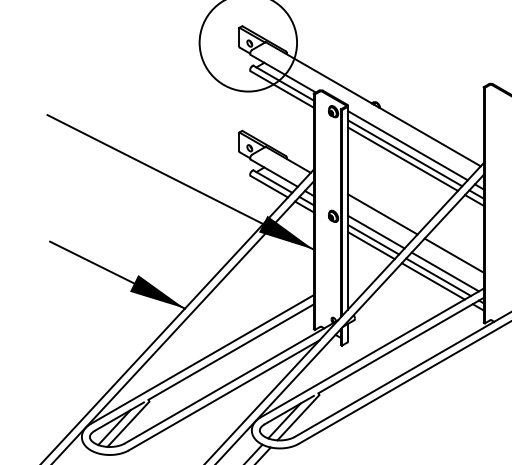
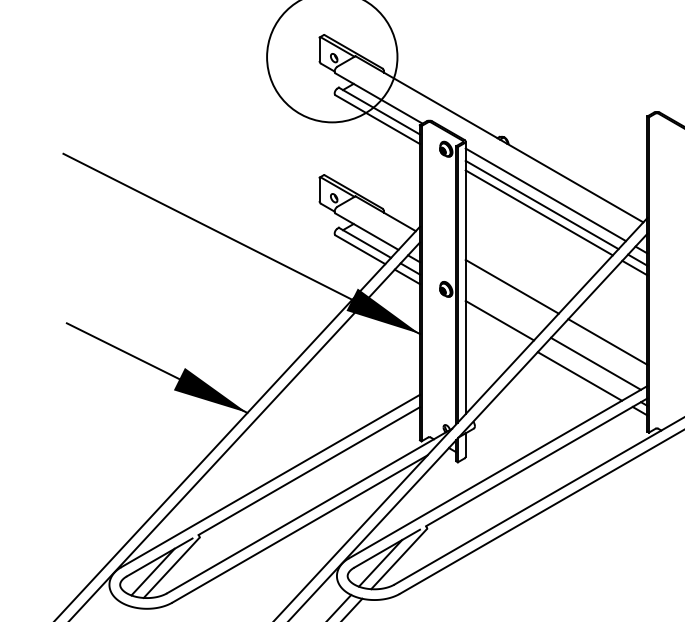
line: (376, 232) -> (503, 310), removed
line: (371, 245) -> (496, 328), removed
line: (438, 276) -> (586, 370), removed

